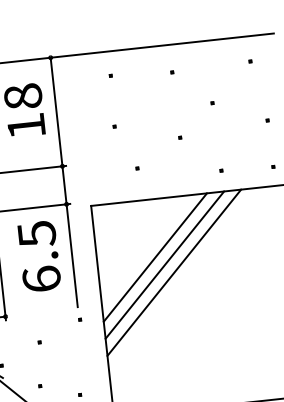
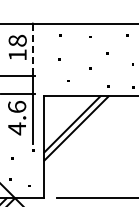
line: (56, 113) -> (32, 50), solid -> dashed
text: (40, 255) -> (17, 117), 6.5 -> 4.6
line: (173, 272) -> (80, 132), removed

